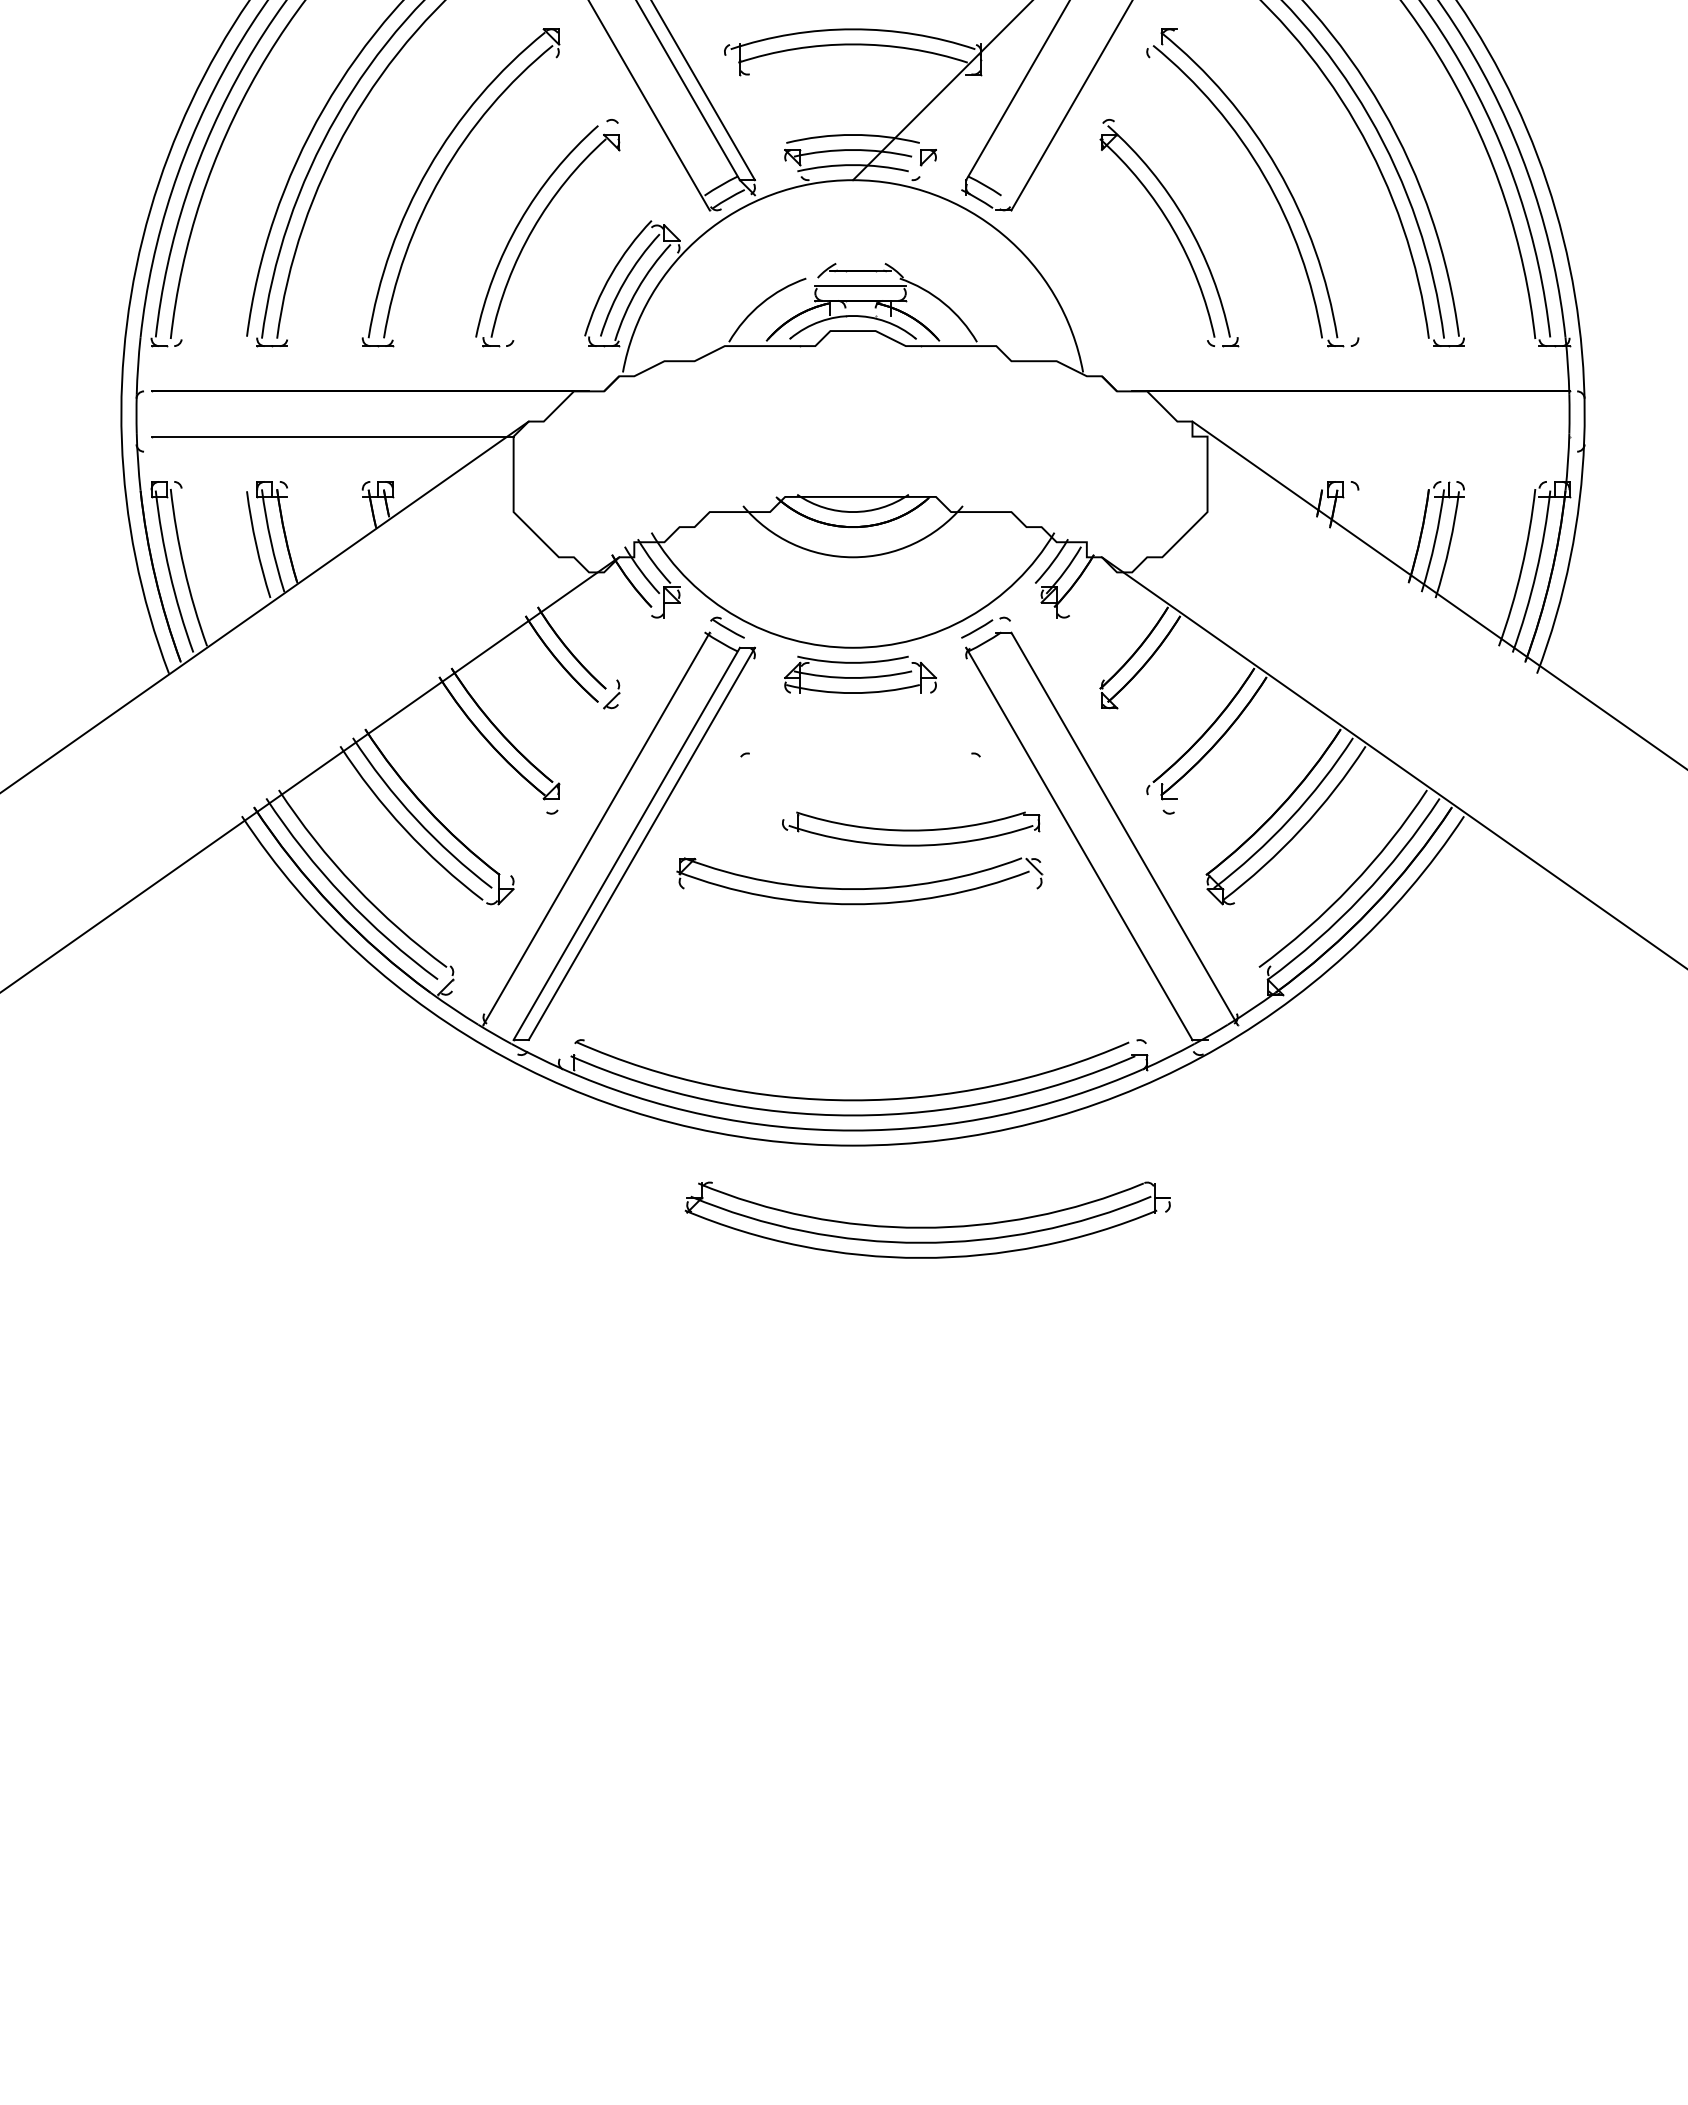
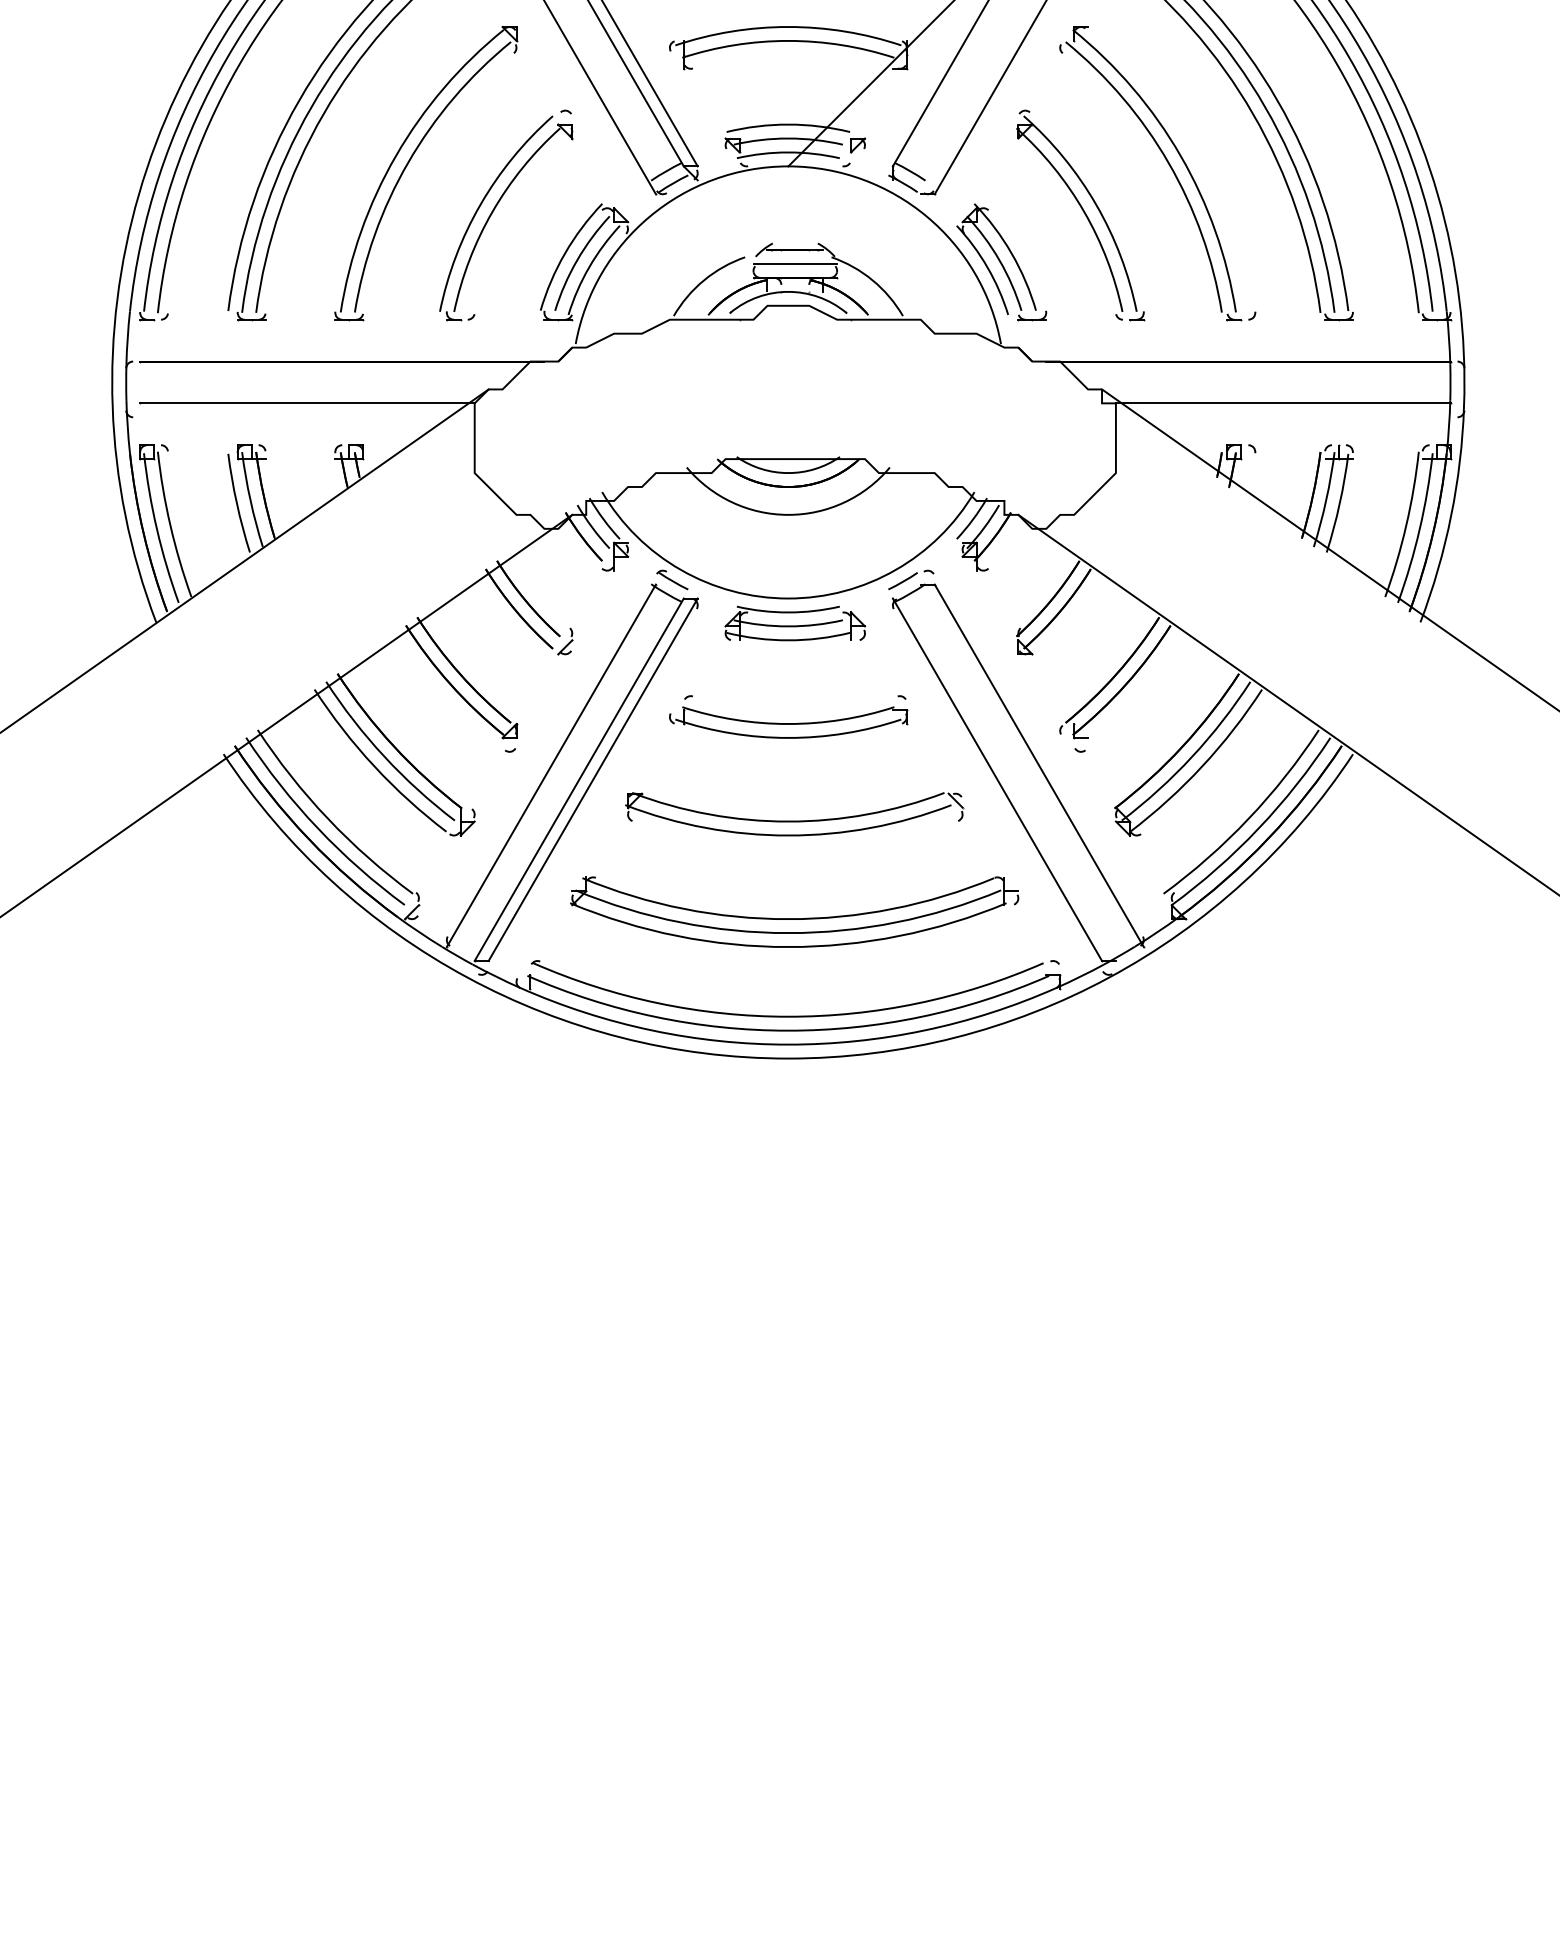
part: (1083, 283) -> (1001, 261), added
line: (1388, 436) -> (1283, 403), added
part: (911, 828) -> (788, 722), moved
part: (927, 1226) -> (794, 917), moved

